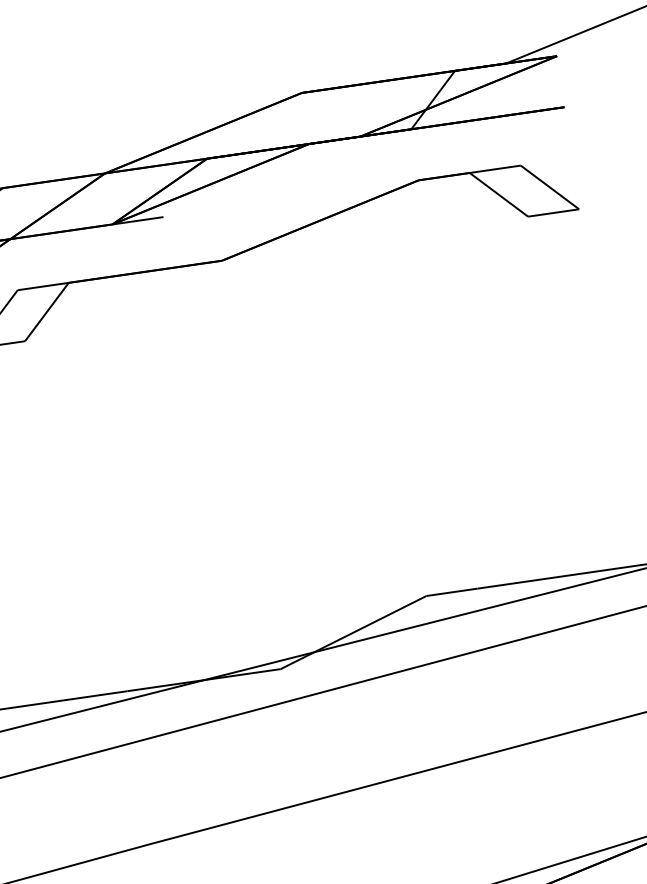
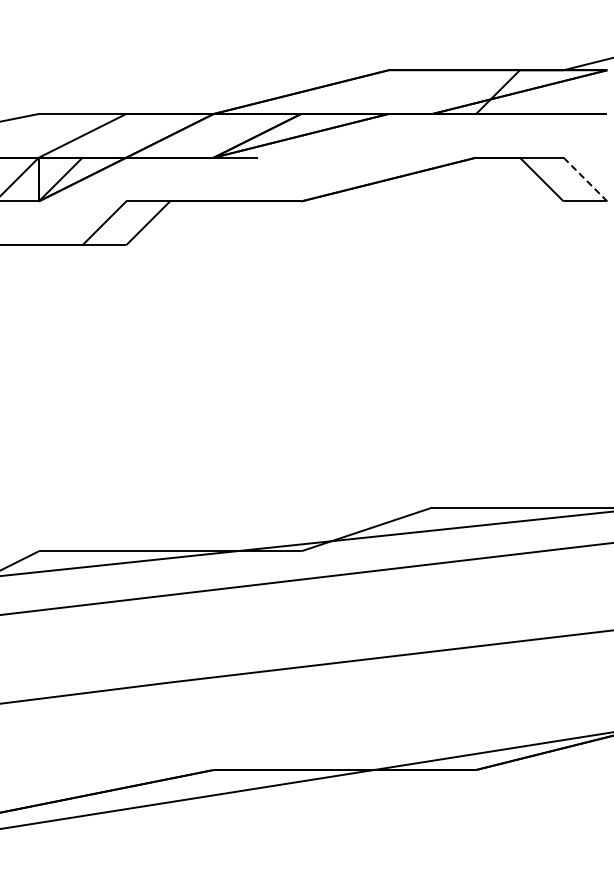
line: (549, 187) -> (585, 179), solid -> dashed

